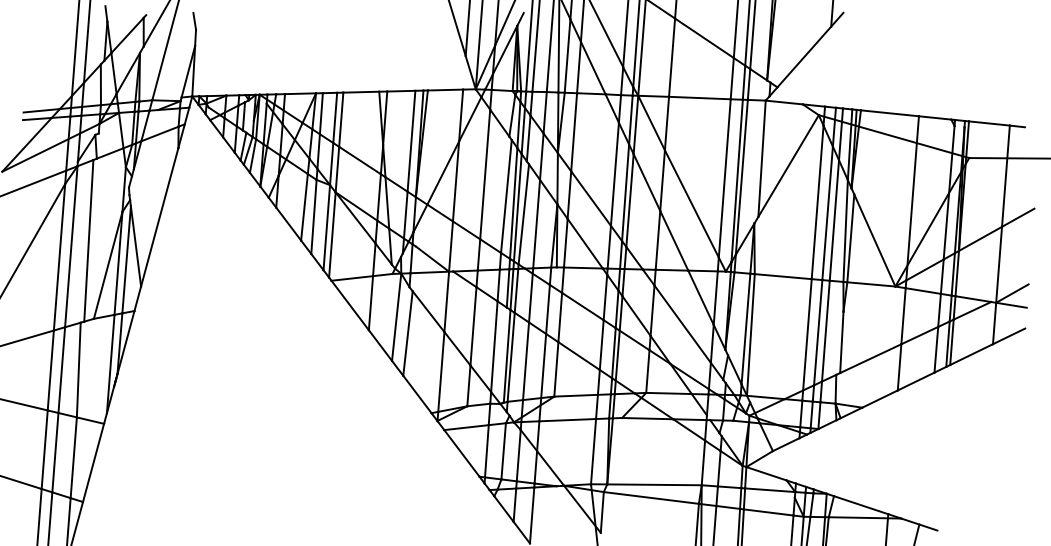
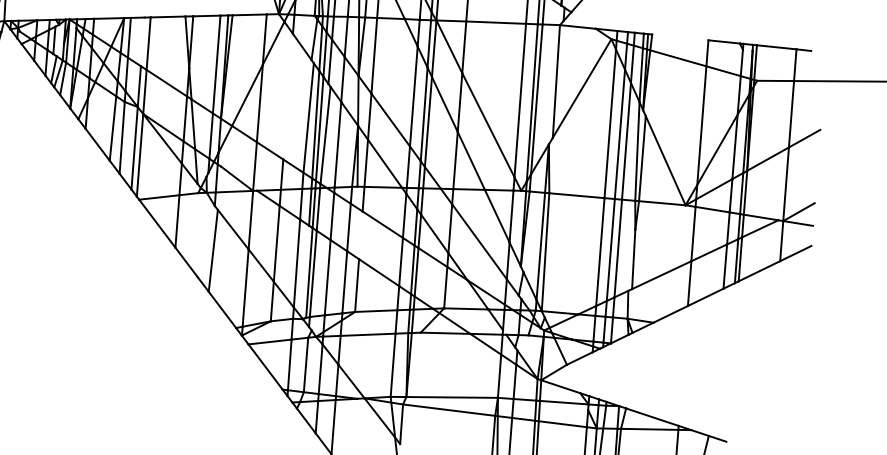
line: (889, 113) -> (679, 37), removed
line: (335, 117) -> (143, 41), removed
line: (485, 174) -> (288, 96), removed
line: (396, 316) -> (202, 234), removed
line: (560, 317) -> (361, 235), removed

